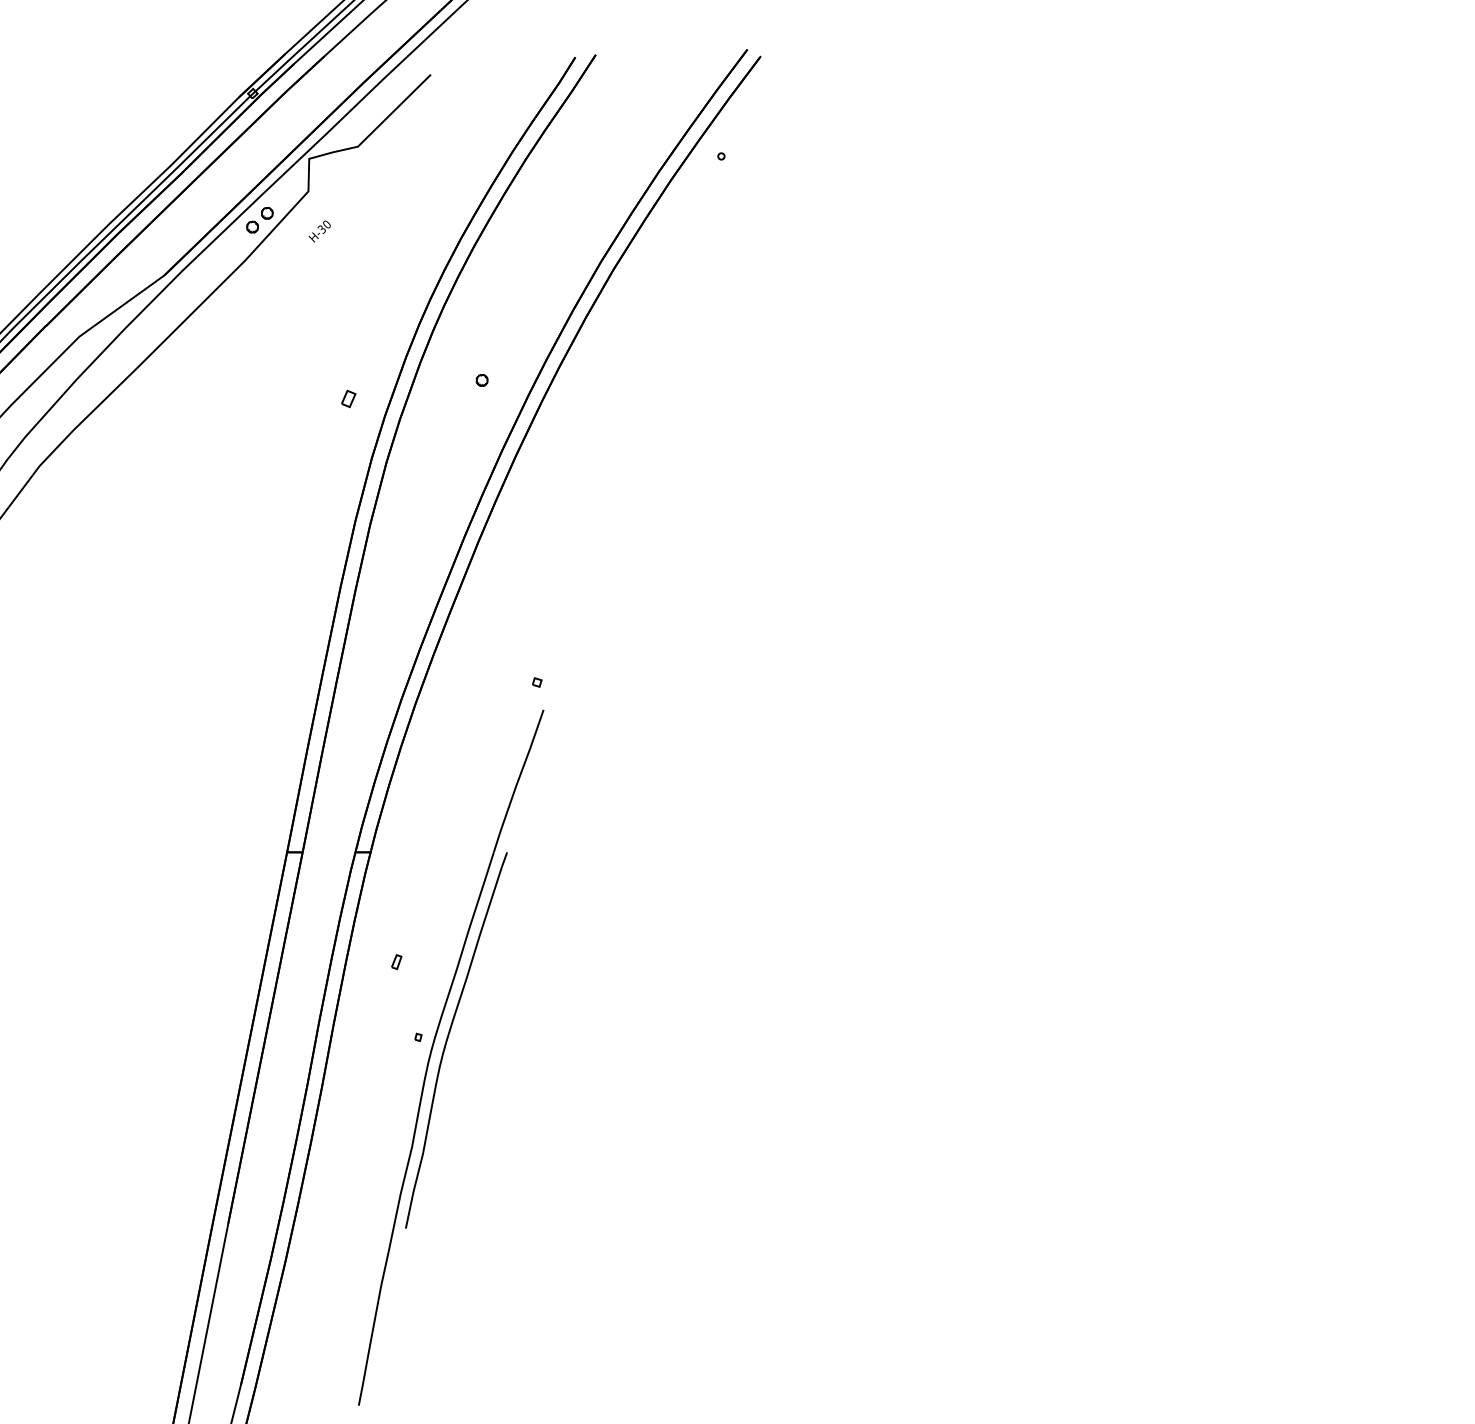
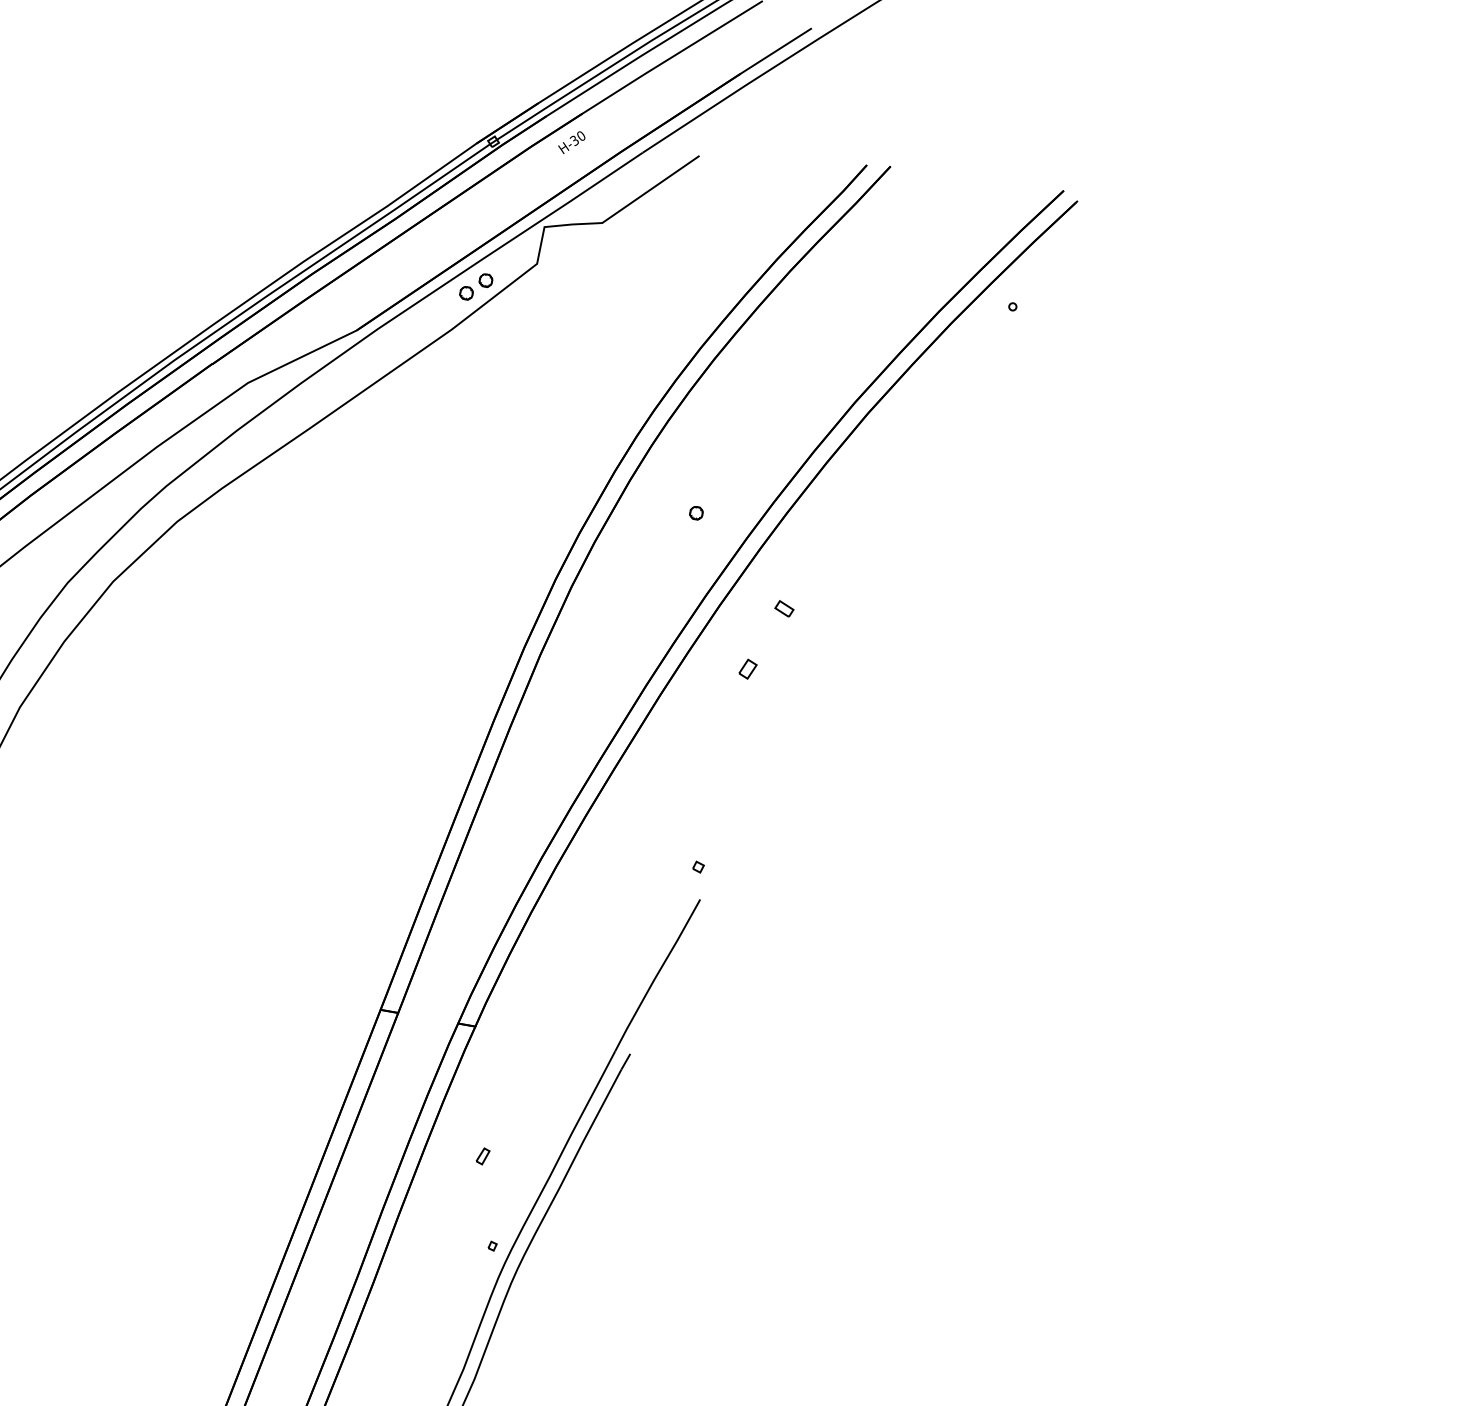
text: (319, 231) -> (571, 142), moved
part: (348, 398) -> (747, 668), moved
part: (571, 448) -> (784, 608), added

